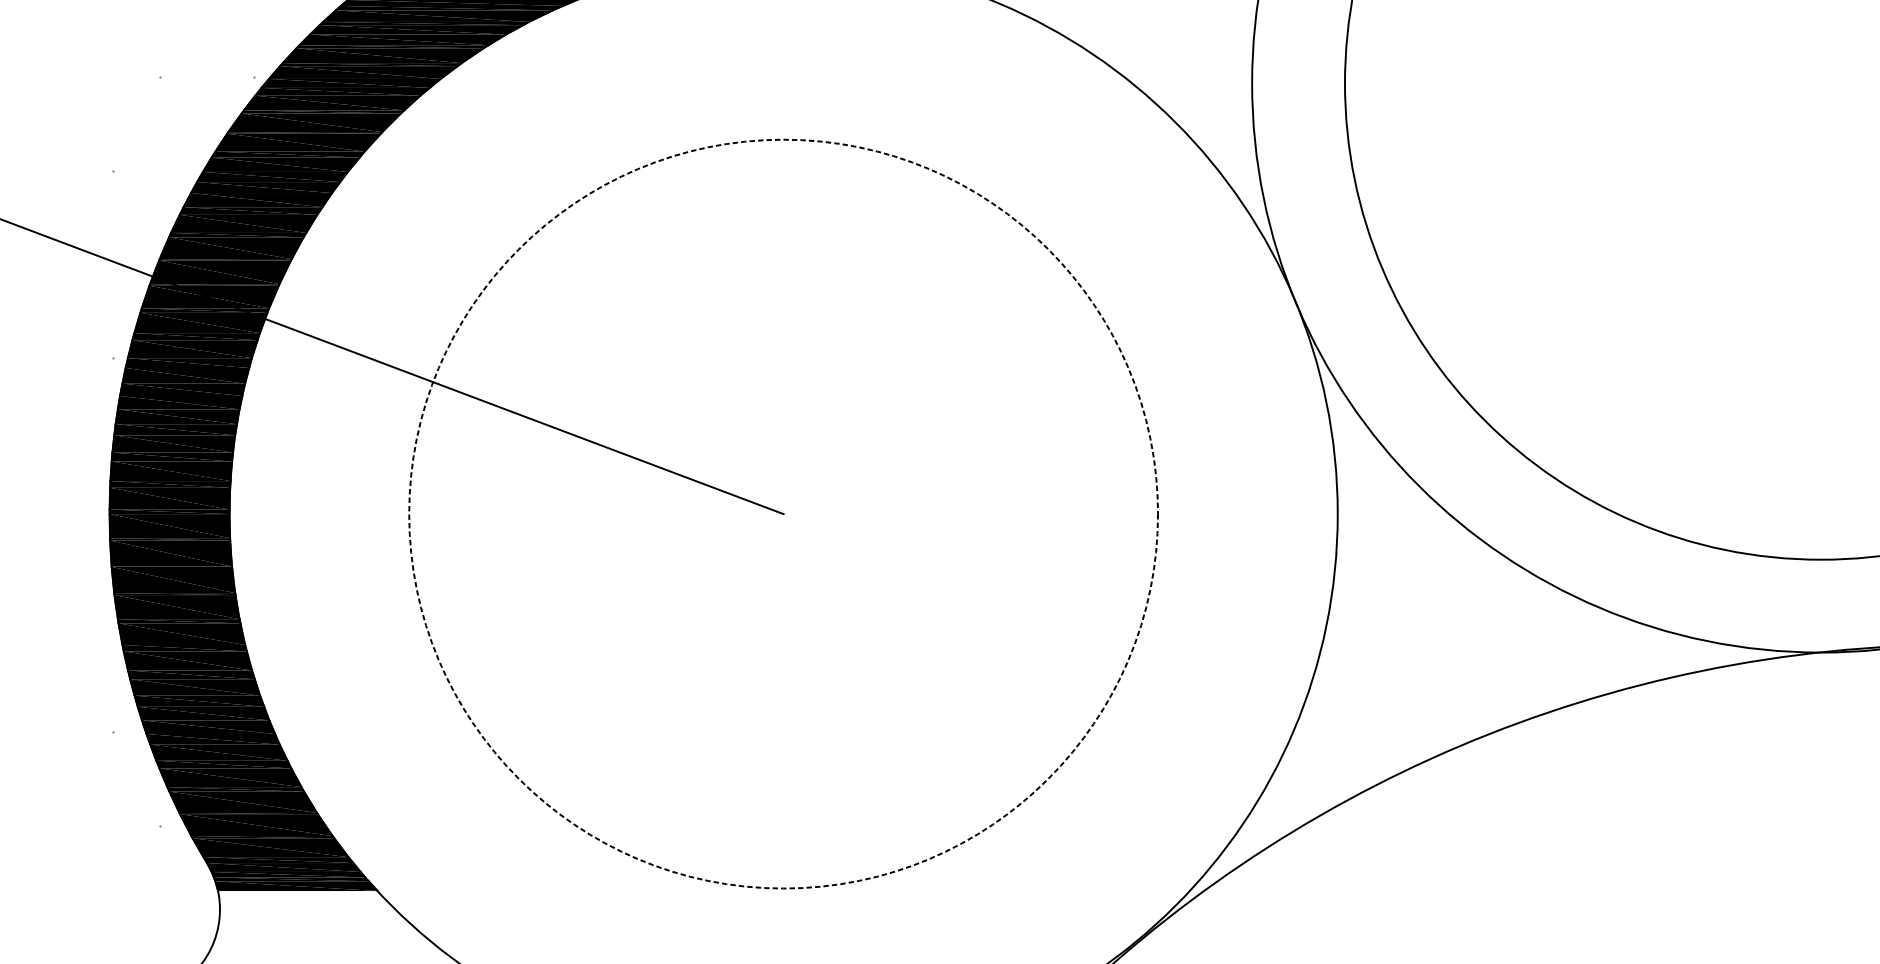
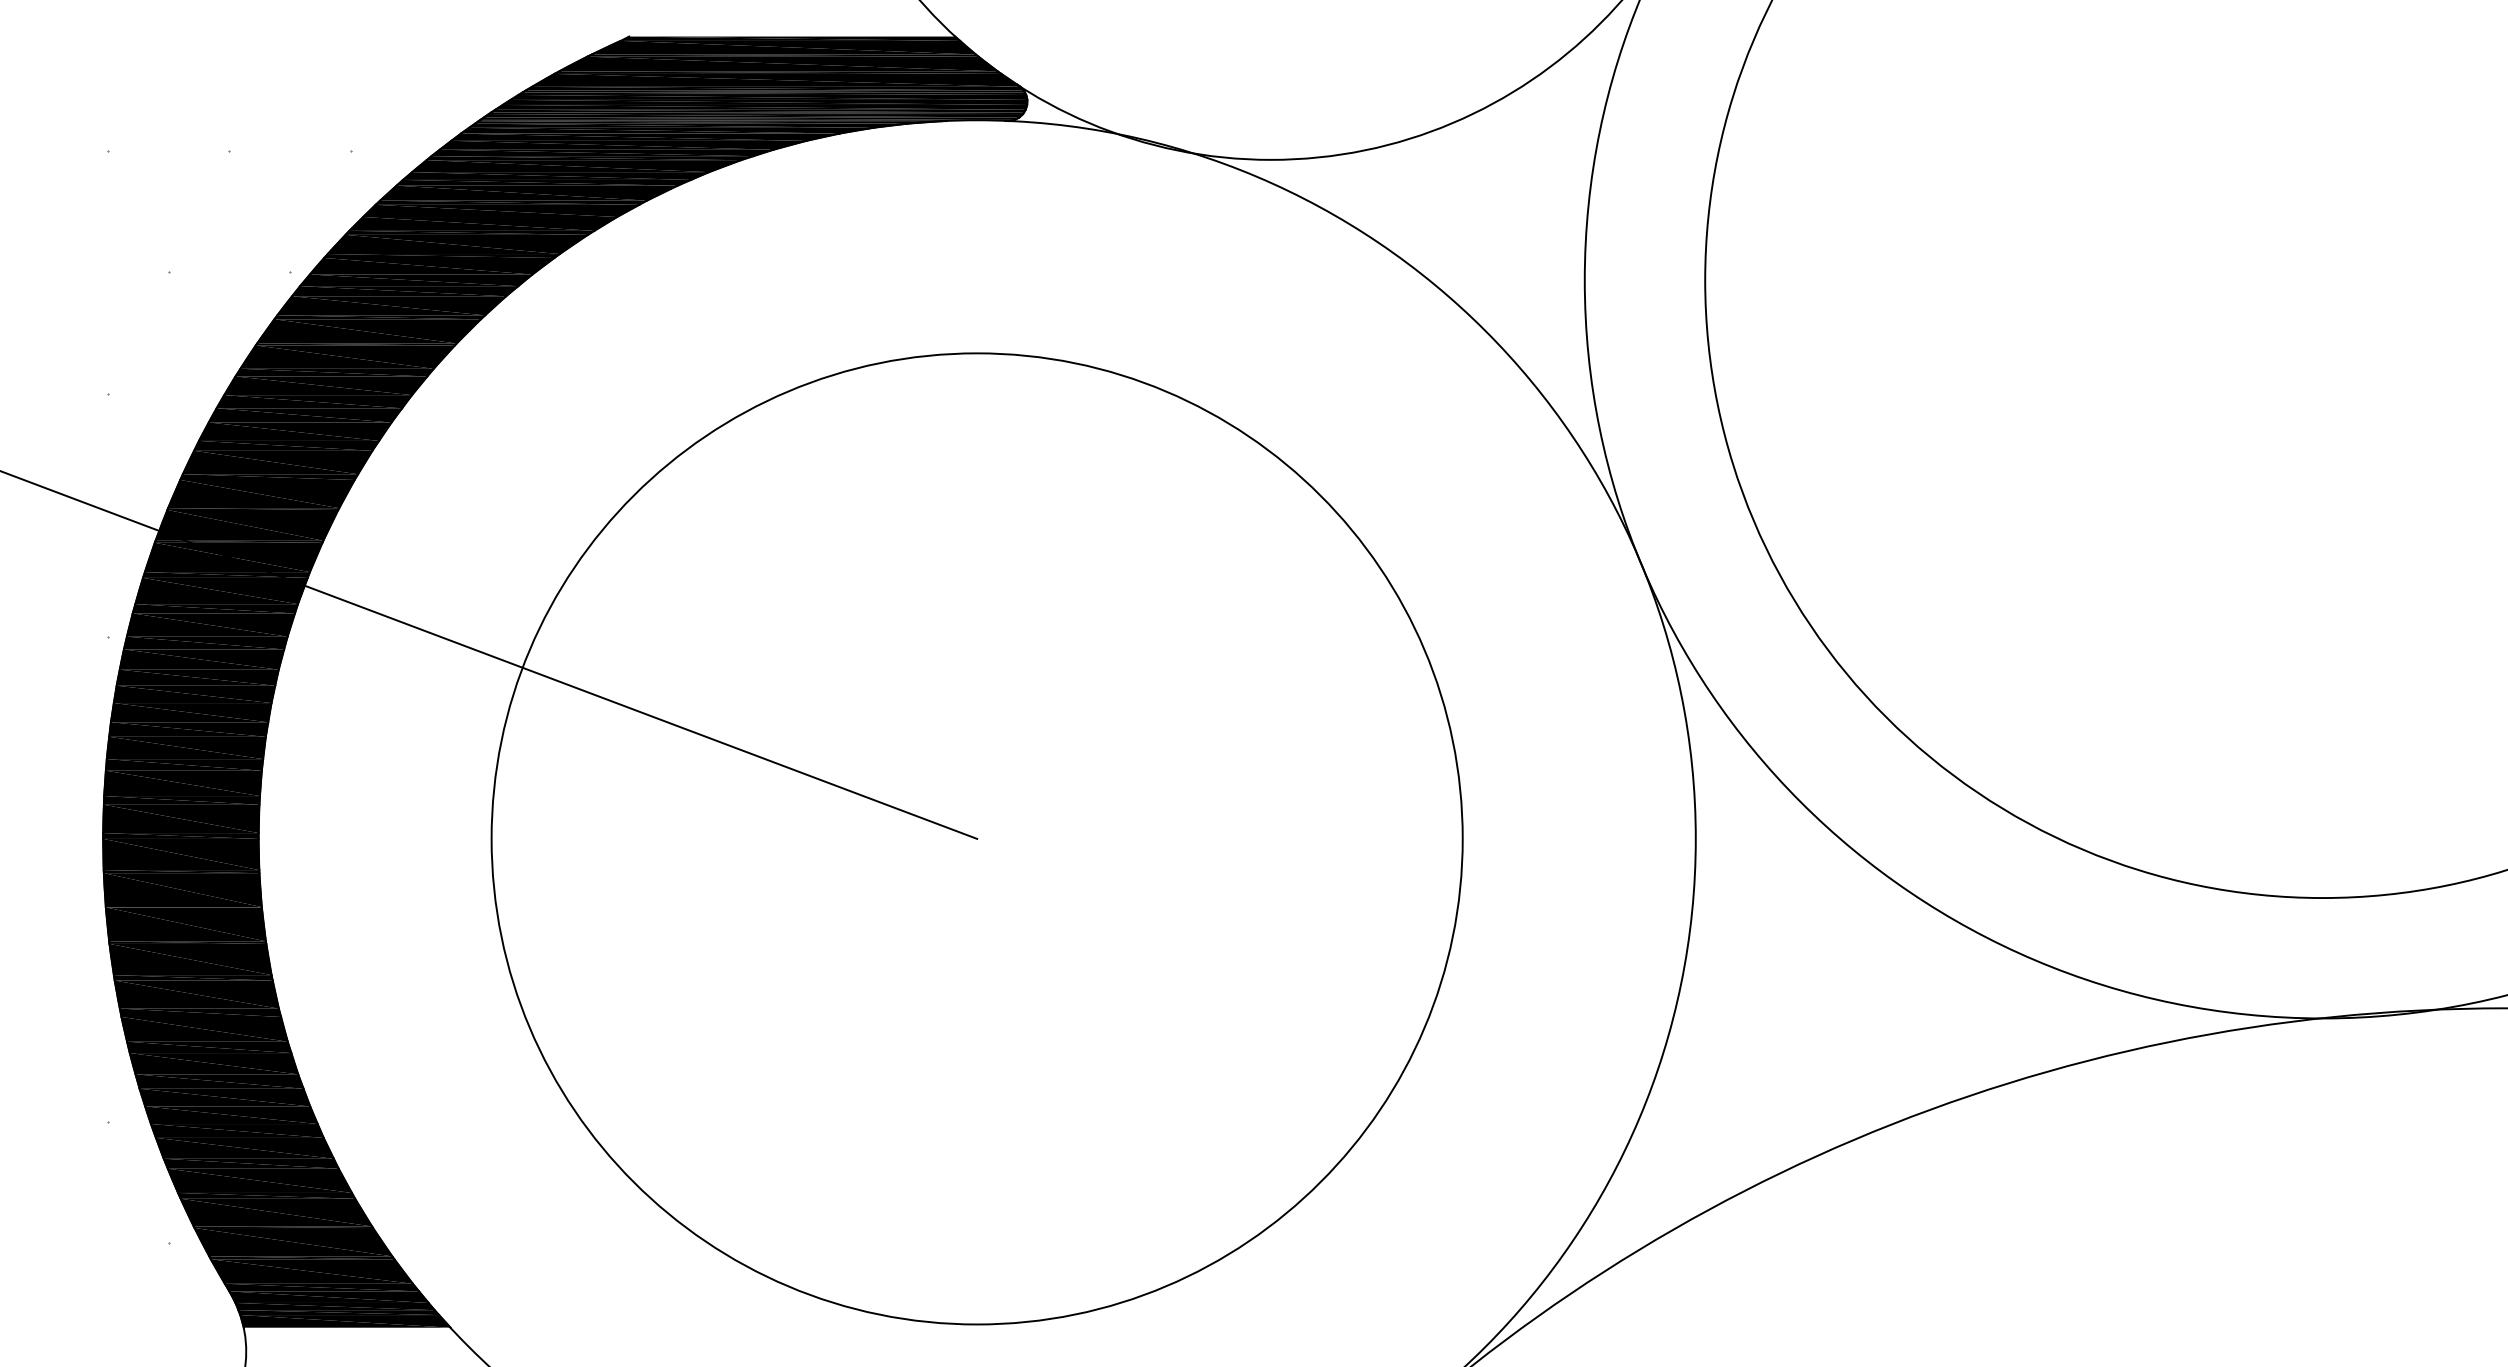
circle: (783, 513) -> (976, 838), dashed -> solid

